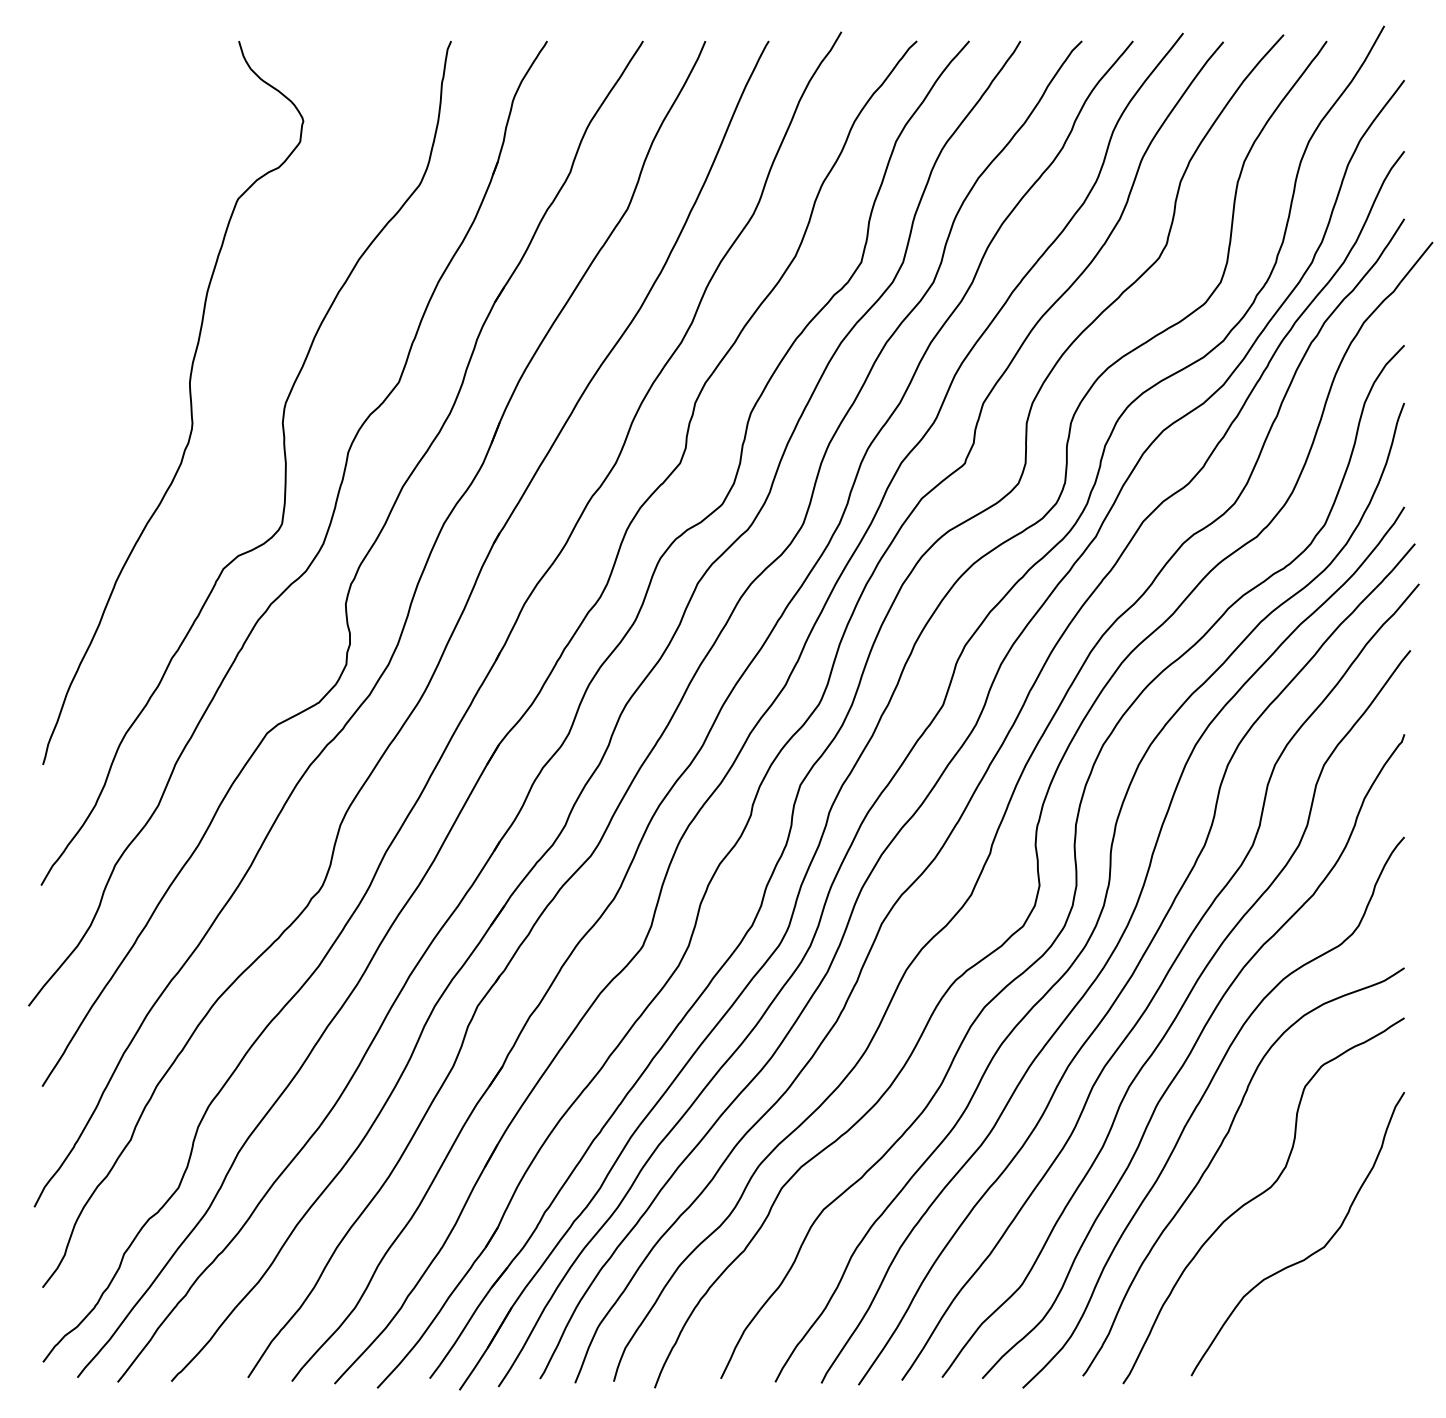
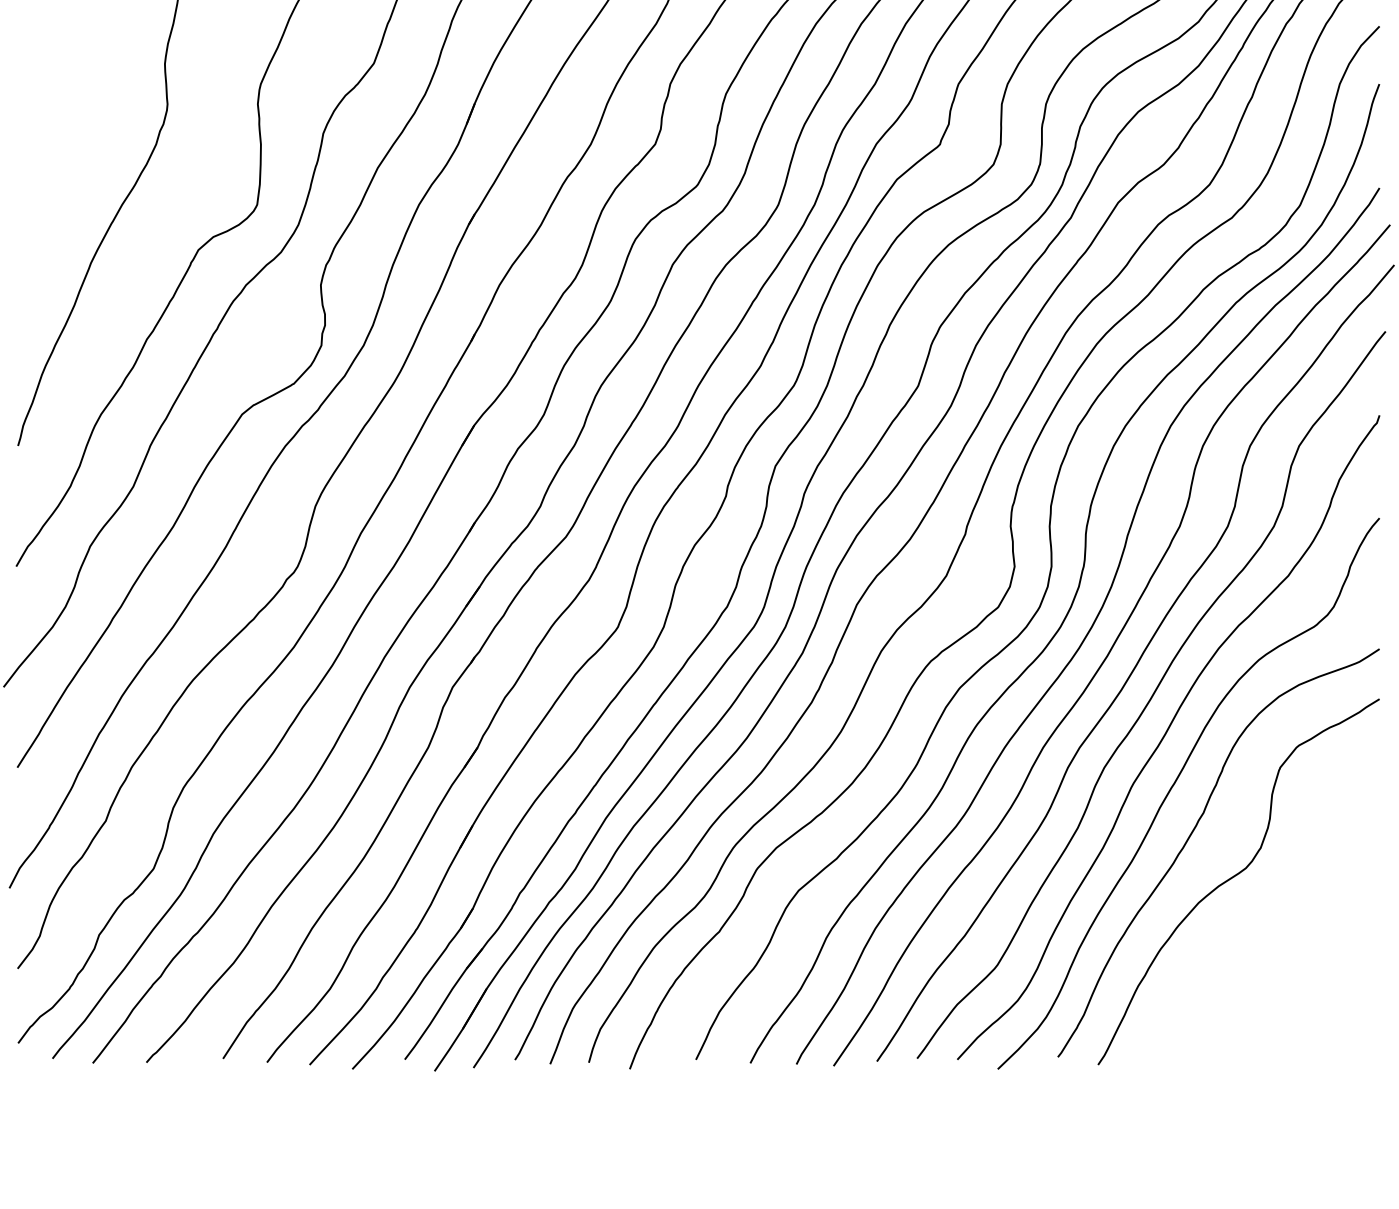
curve: (1311, 1253) -> (1286, 934), removed

